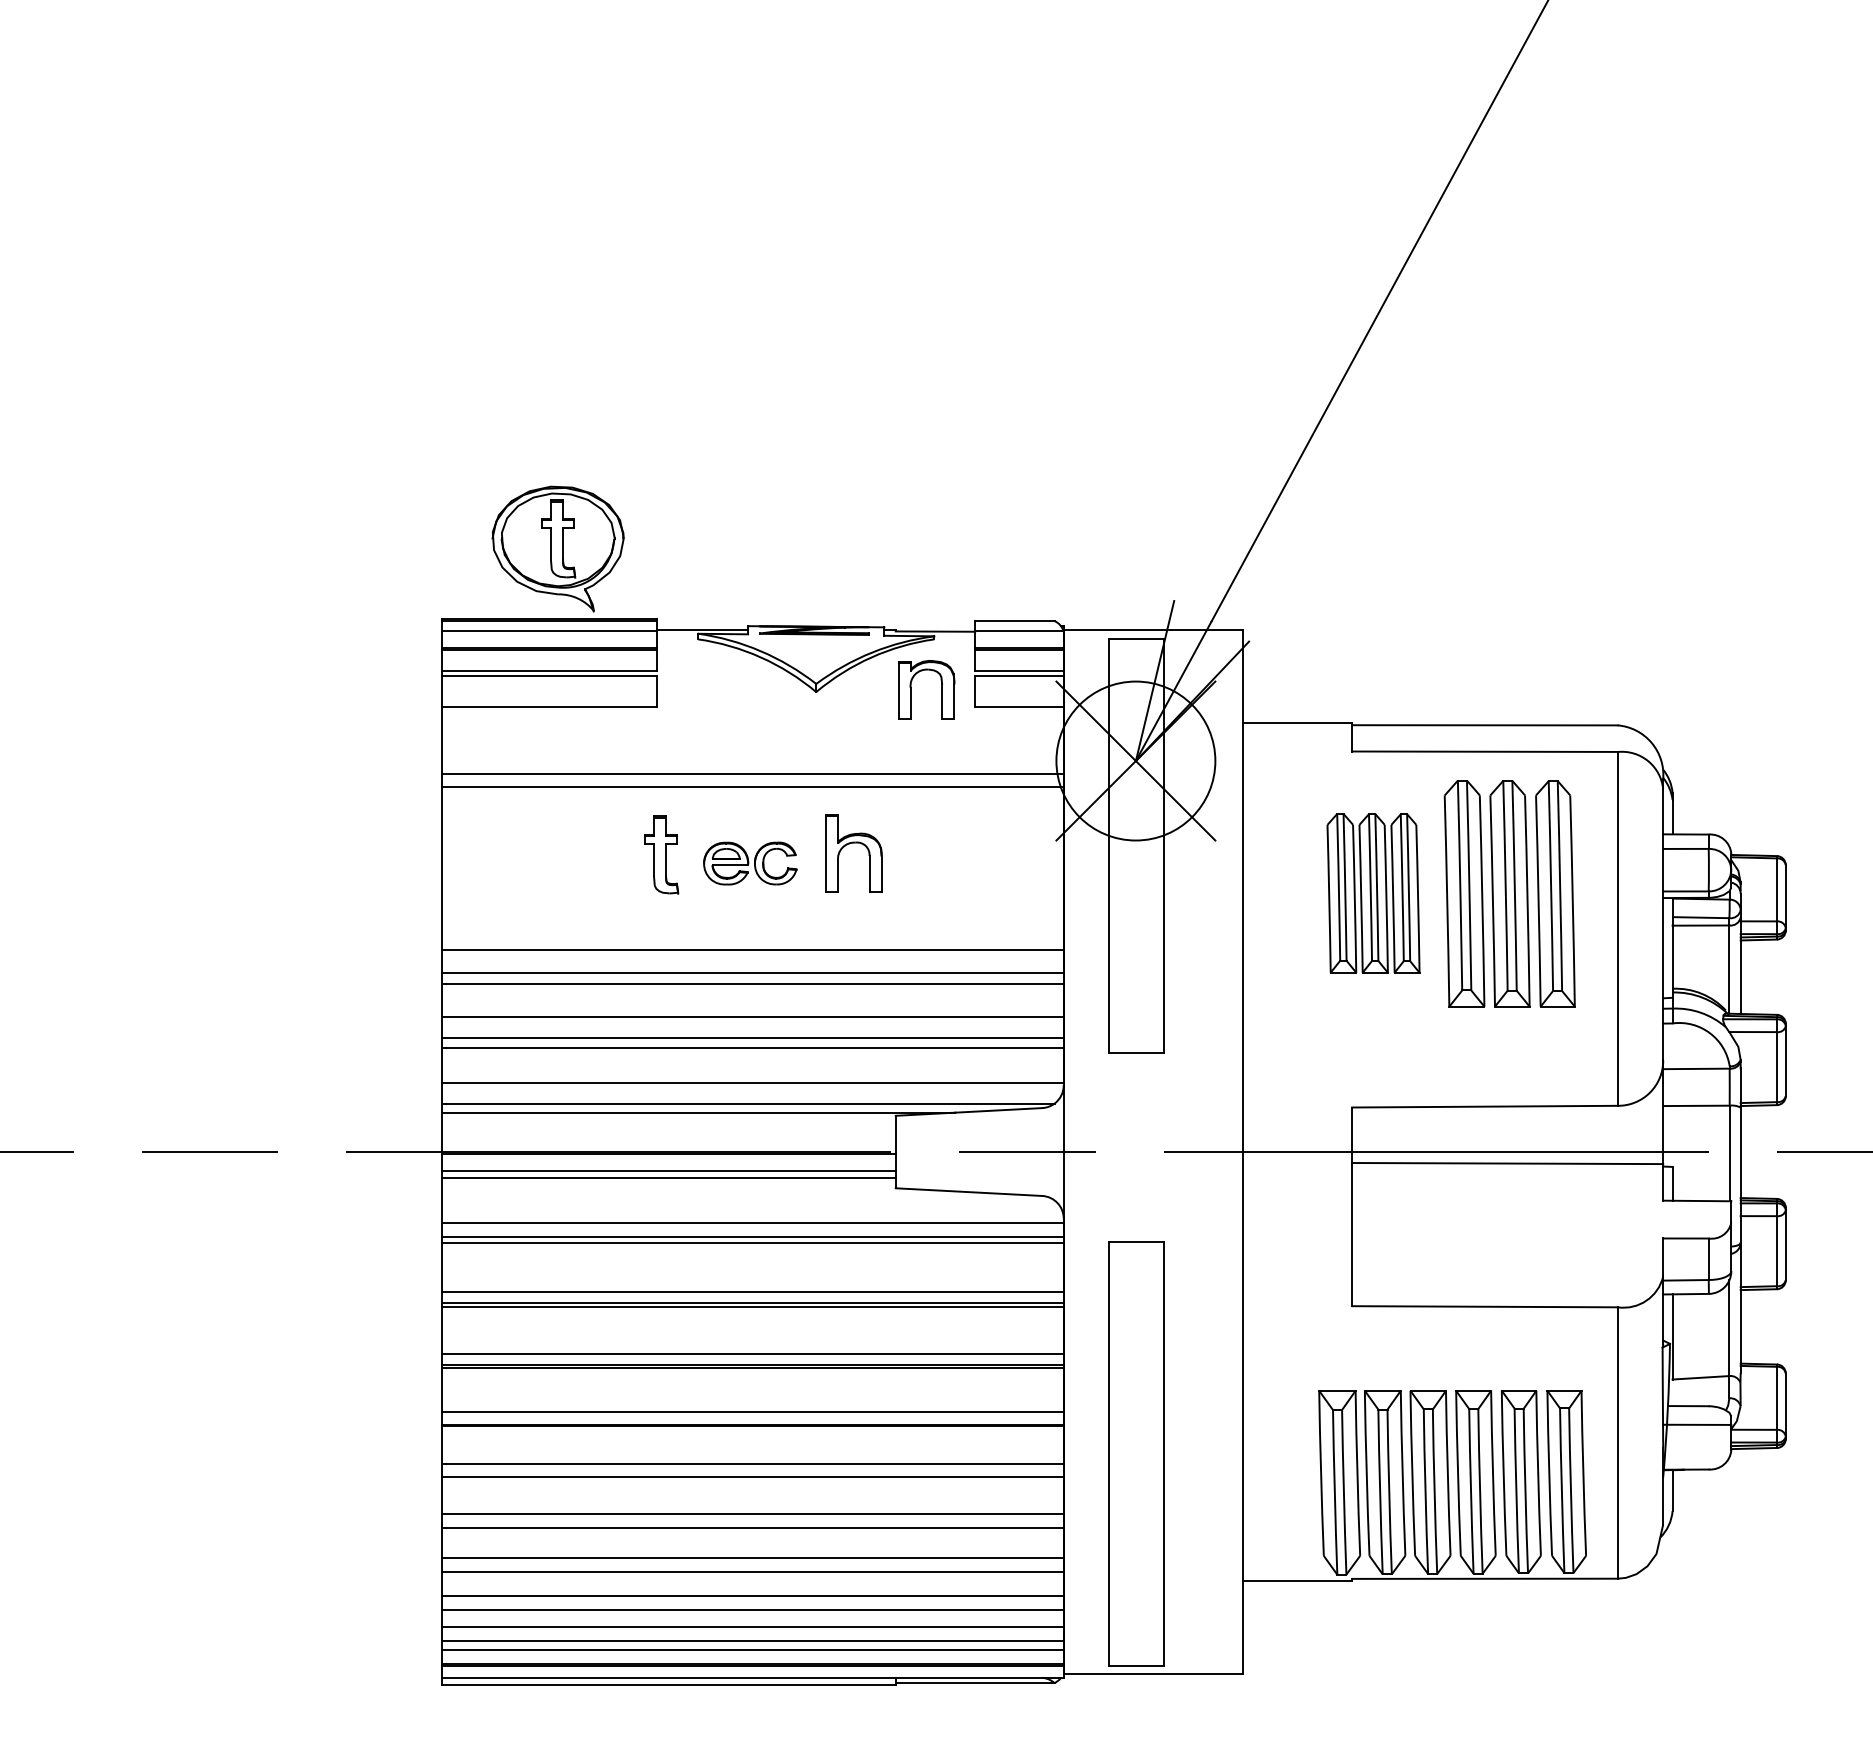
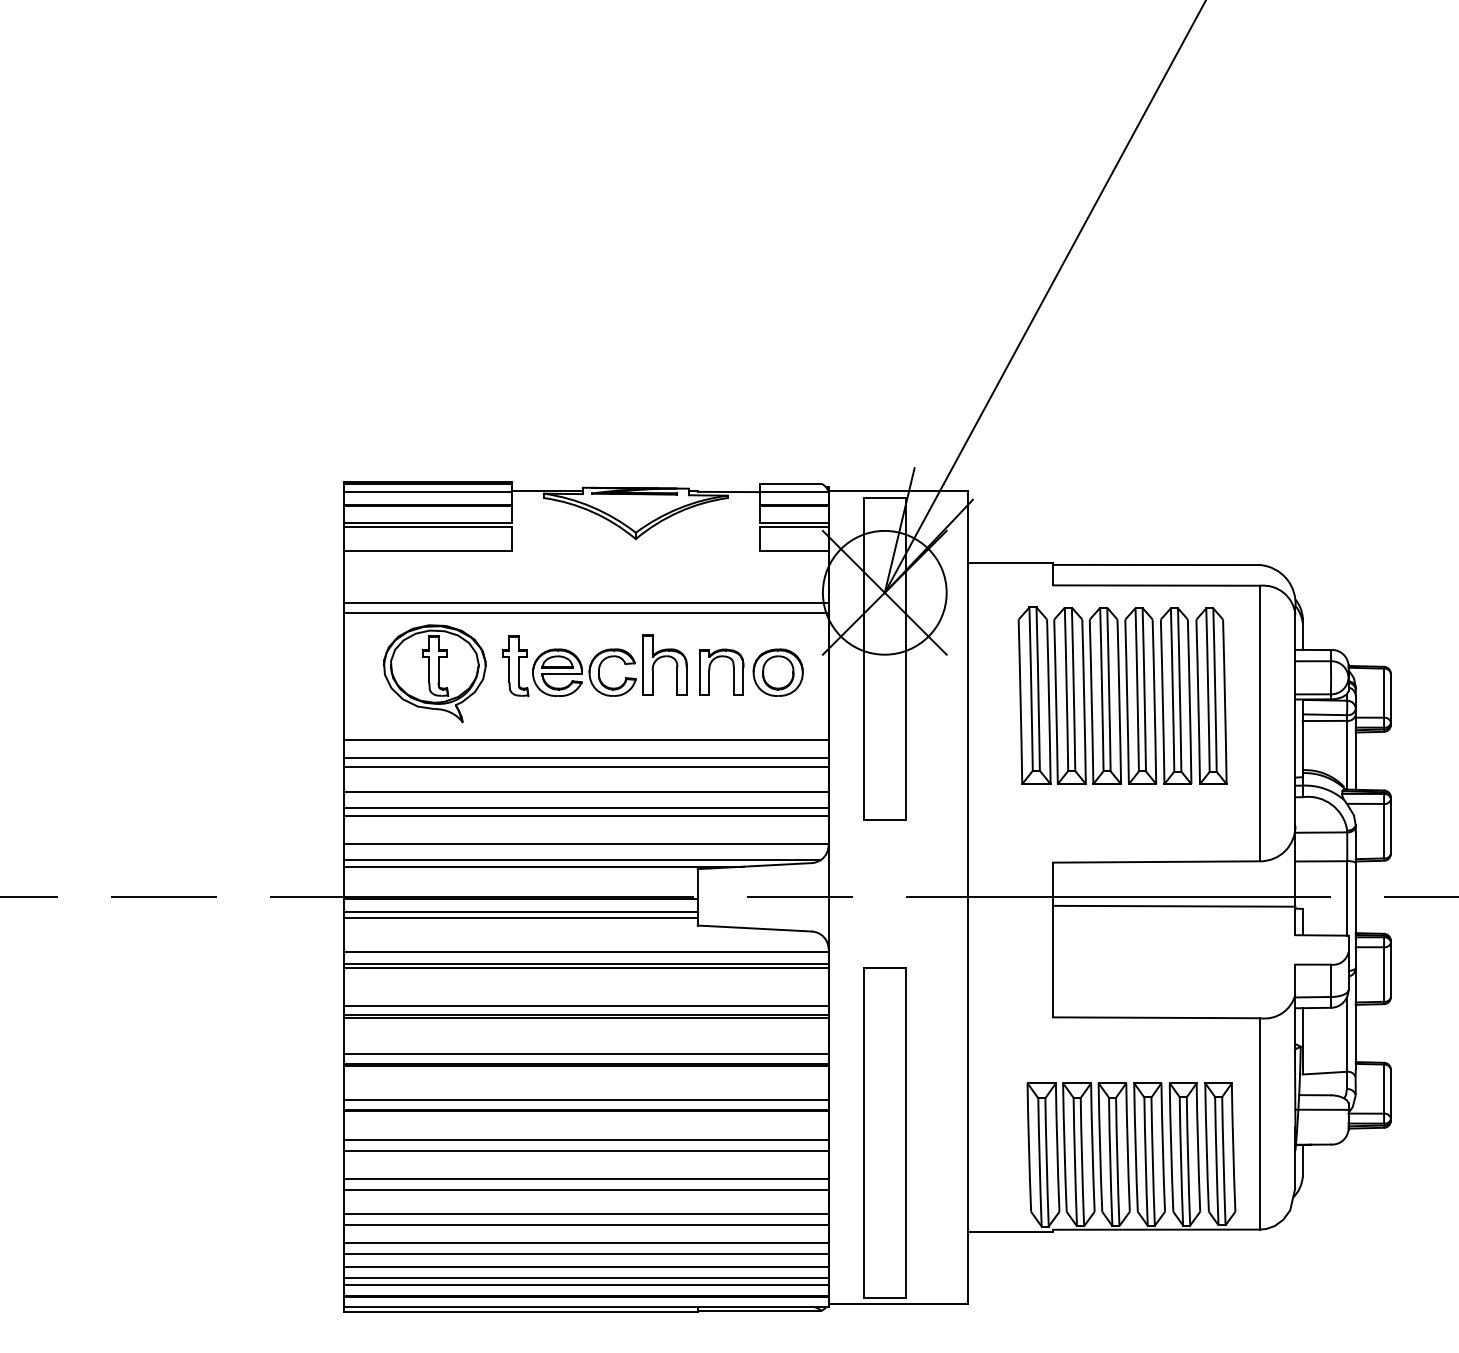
part: (557, 548) -> (434, 673), moved
part: (911, 689) -> (710, 671), moved
part: (750, 863) -> (584, 672), size x1.43
part: (998, 863) -> (777, 672), added
part: (1373, 893) -> (1069, 695), size x1.43

